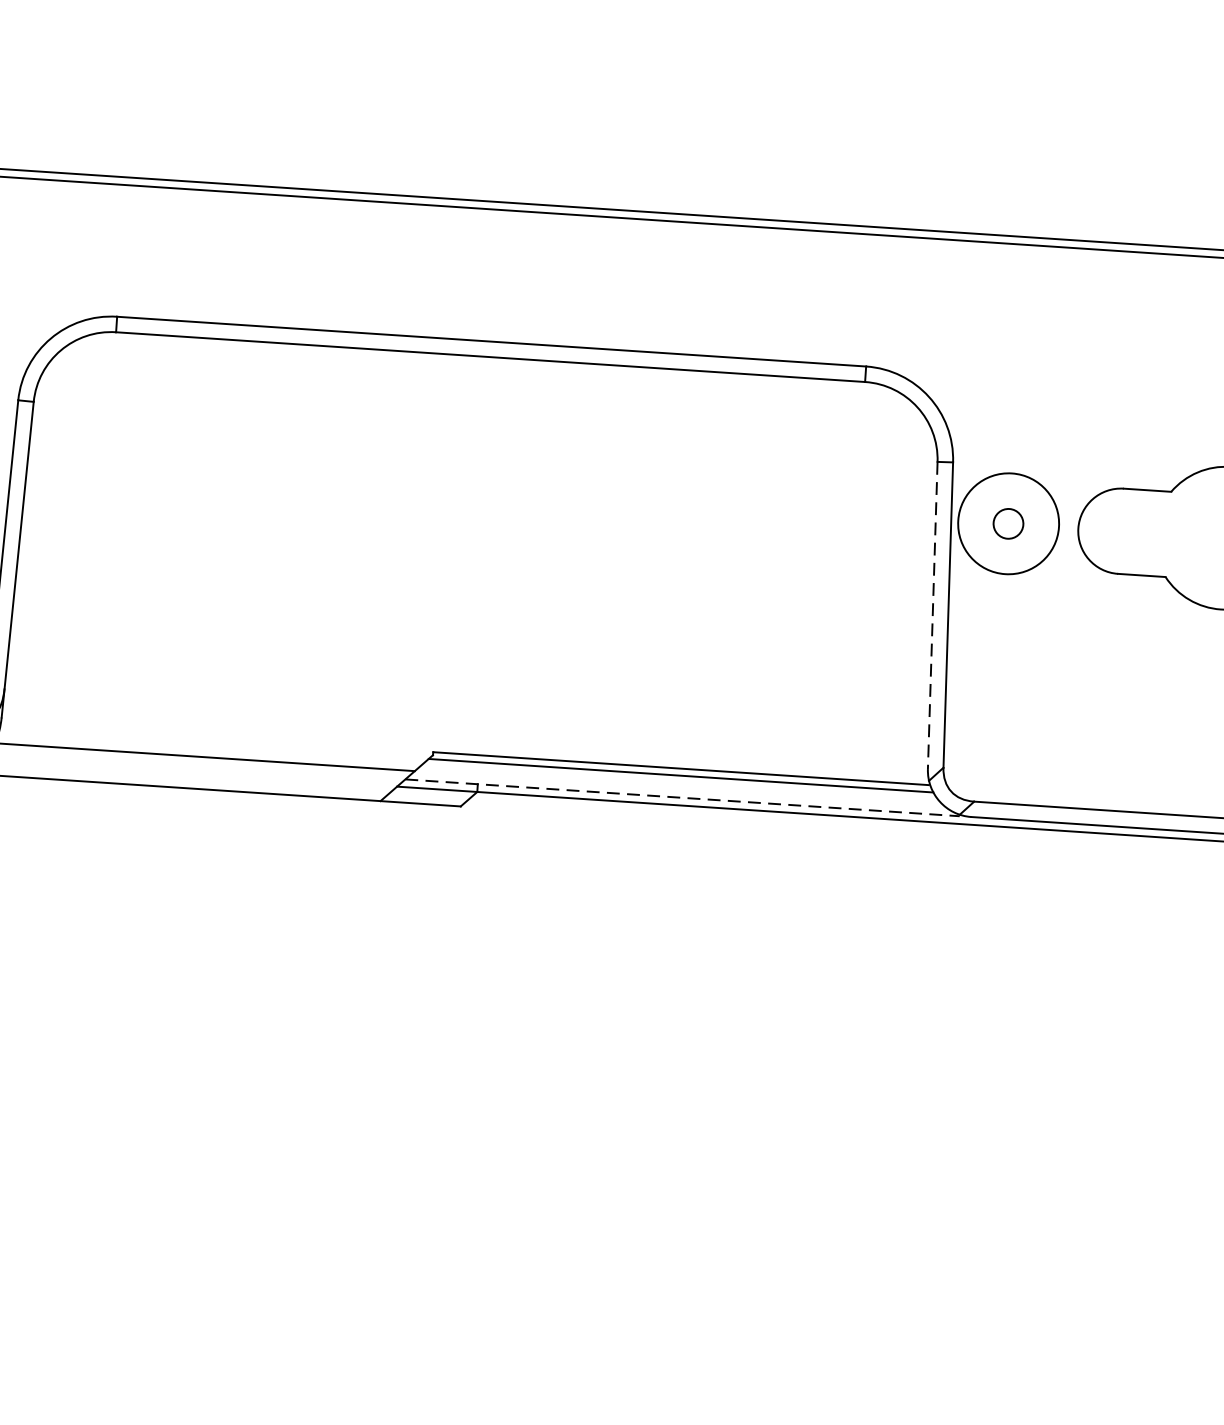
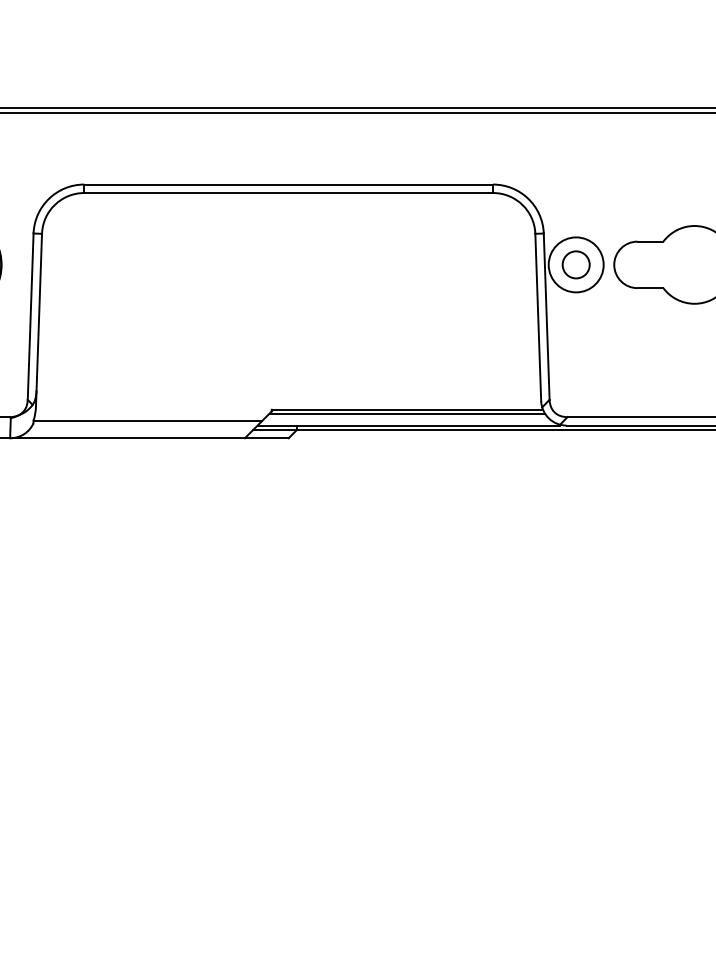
circle: (1007, 522) -> (575, 264), size x1.67
line: (933, 615) -> (538, 317), dashed -> solid
line: (683, 797) -> (409, 425), dashed -> solid

